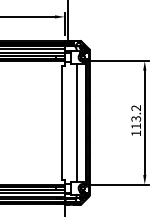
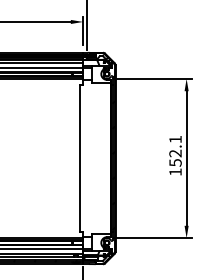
text: (136, 117) -> (175, 151), 113.2 -> 152.1
line: (77, 122) -> (99, 158), removed

